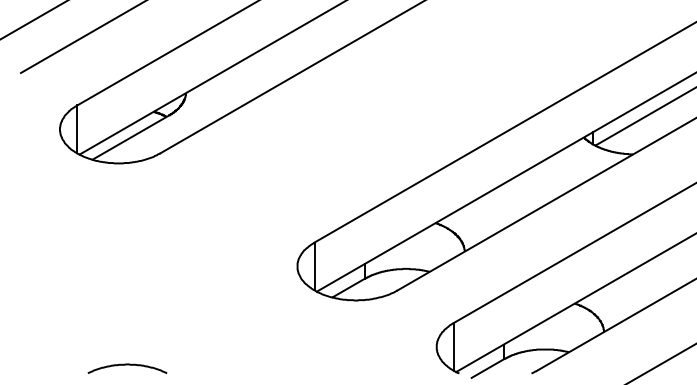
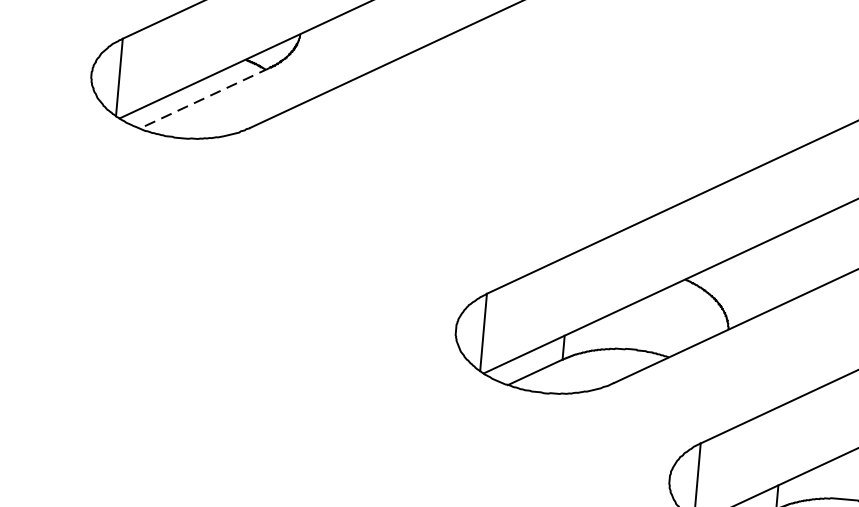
line: (130, 137) -> (204, 98), solid -> dashed
curve: (127, 365) -> (167, 466), removed

